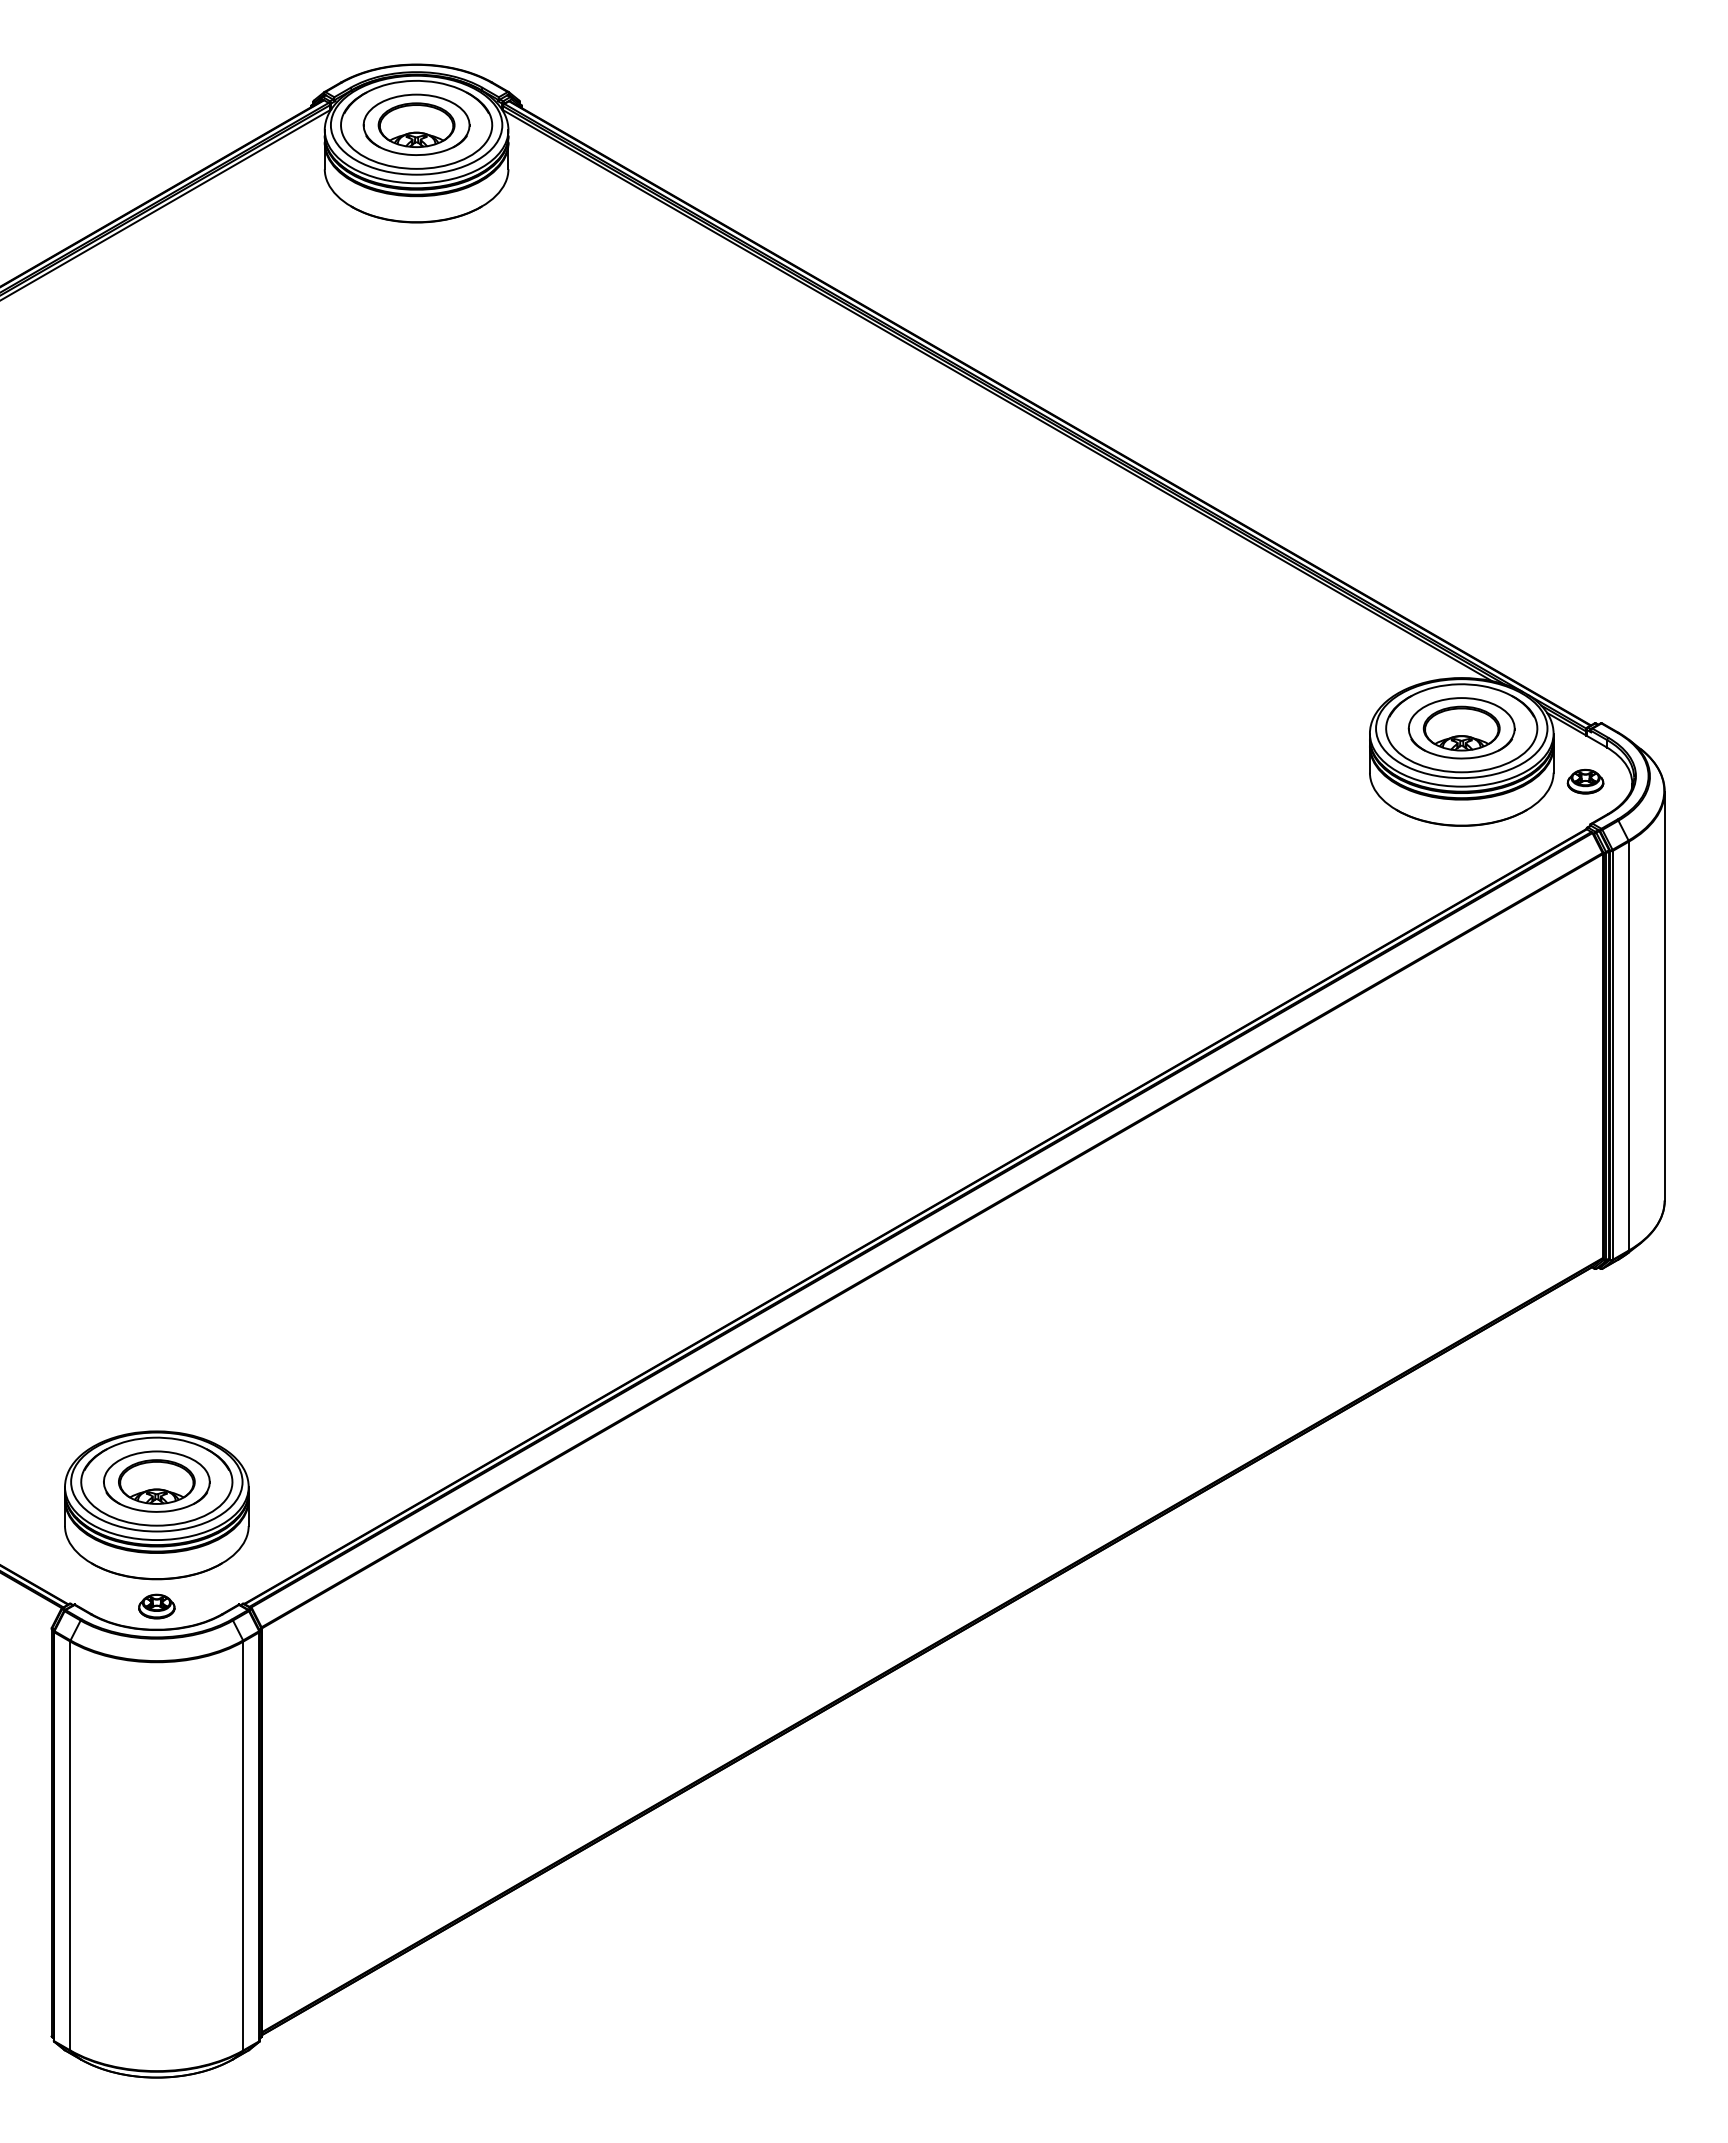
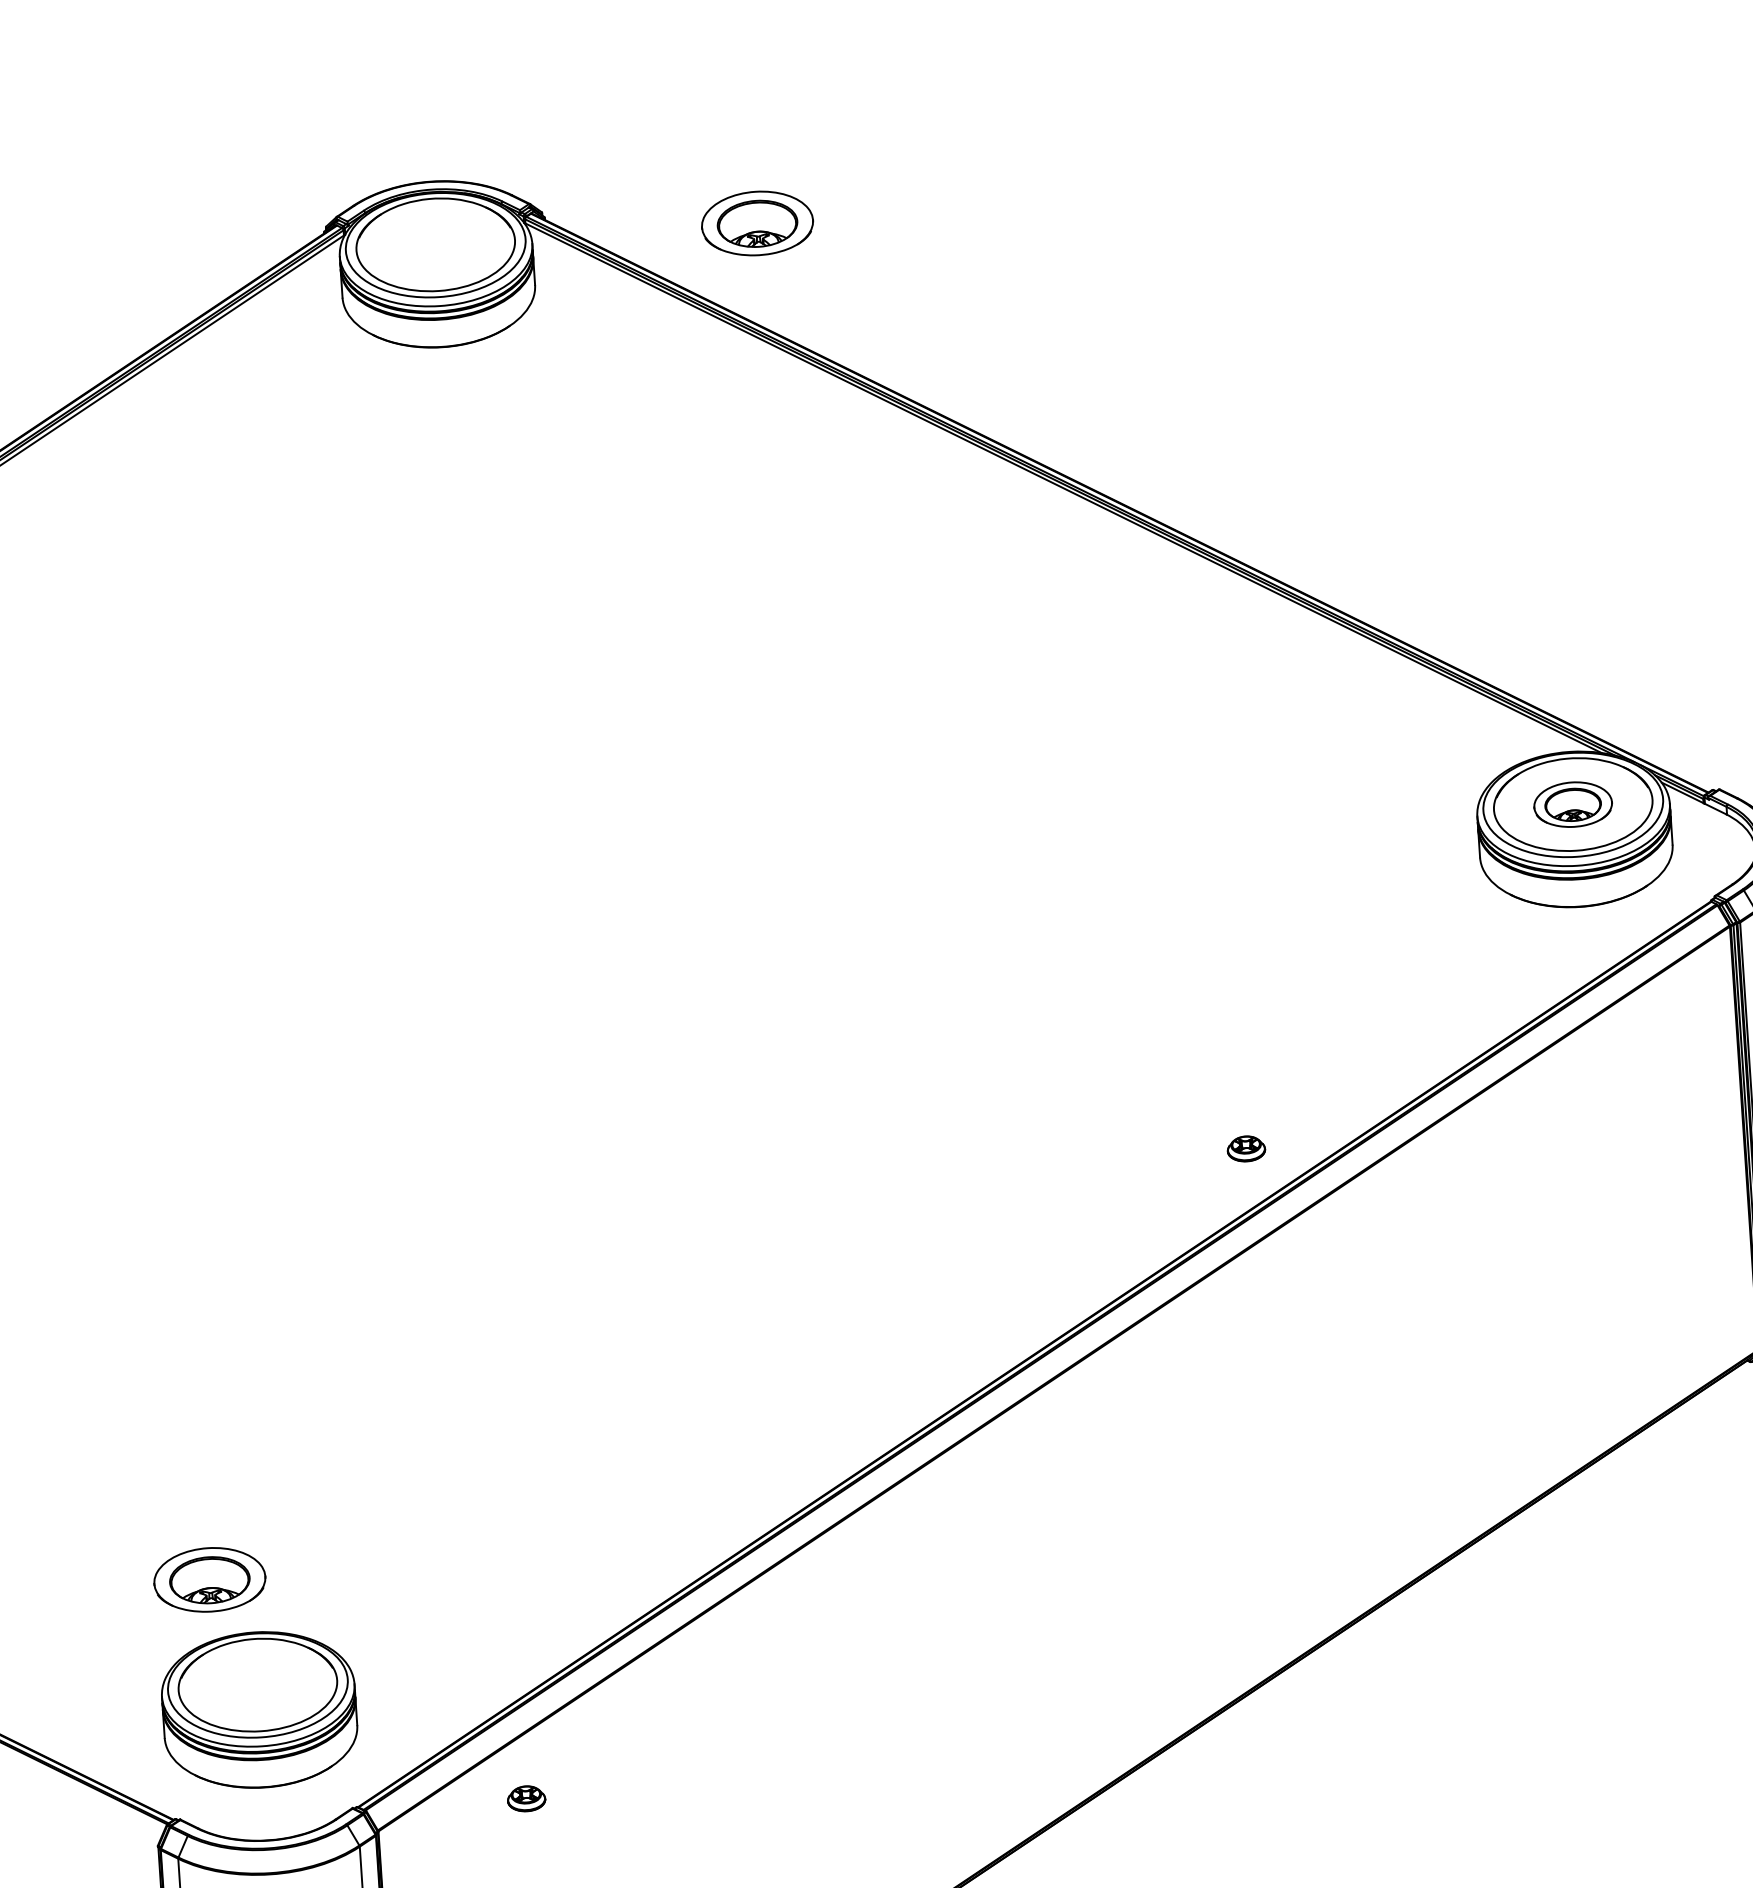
part: (416, 124) -> (757, 223), moved
part: (1461, 728) -> (1572, 804), size x0.7
part: (1585, 781) -> (1246, 1148), moved
part: (156, 1481) -> (209, 1579), moved
part: (156, 1606) -> (526, 1798), moved

